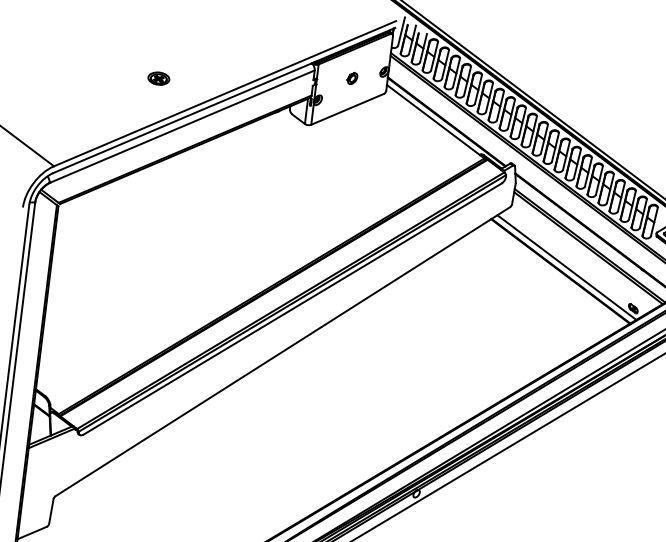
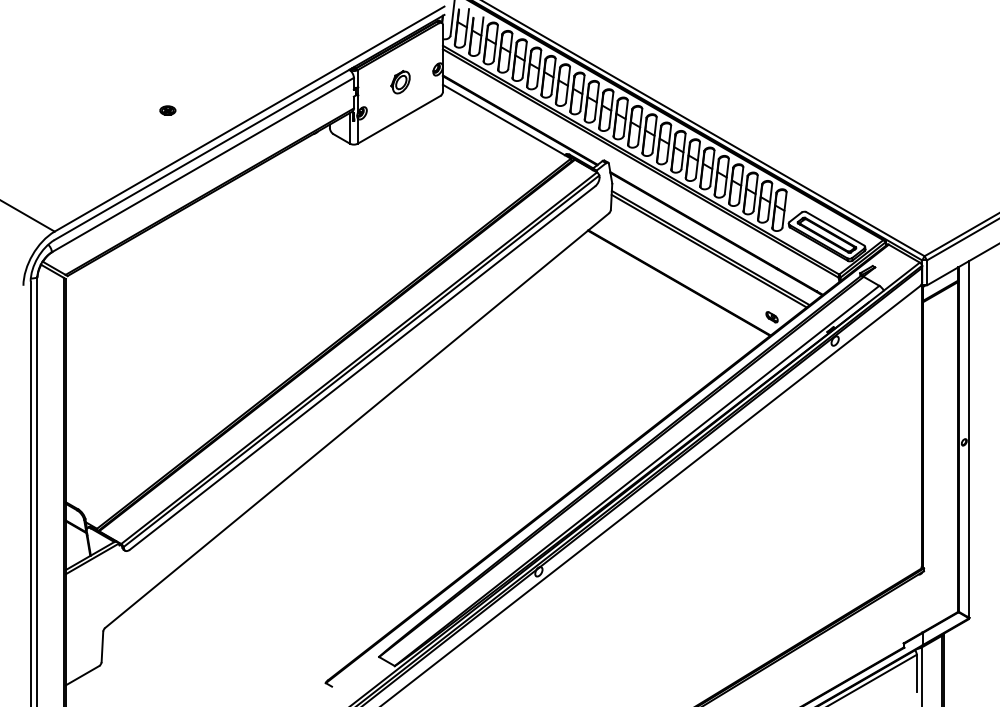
part: (351, 77) -> (399, 81), size x1.6
part: (158, 78) -> (167, 110), size x0.6
line: (566, 267) -> (685, 277), removed

